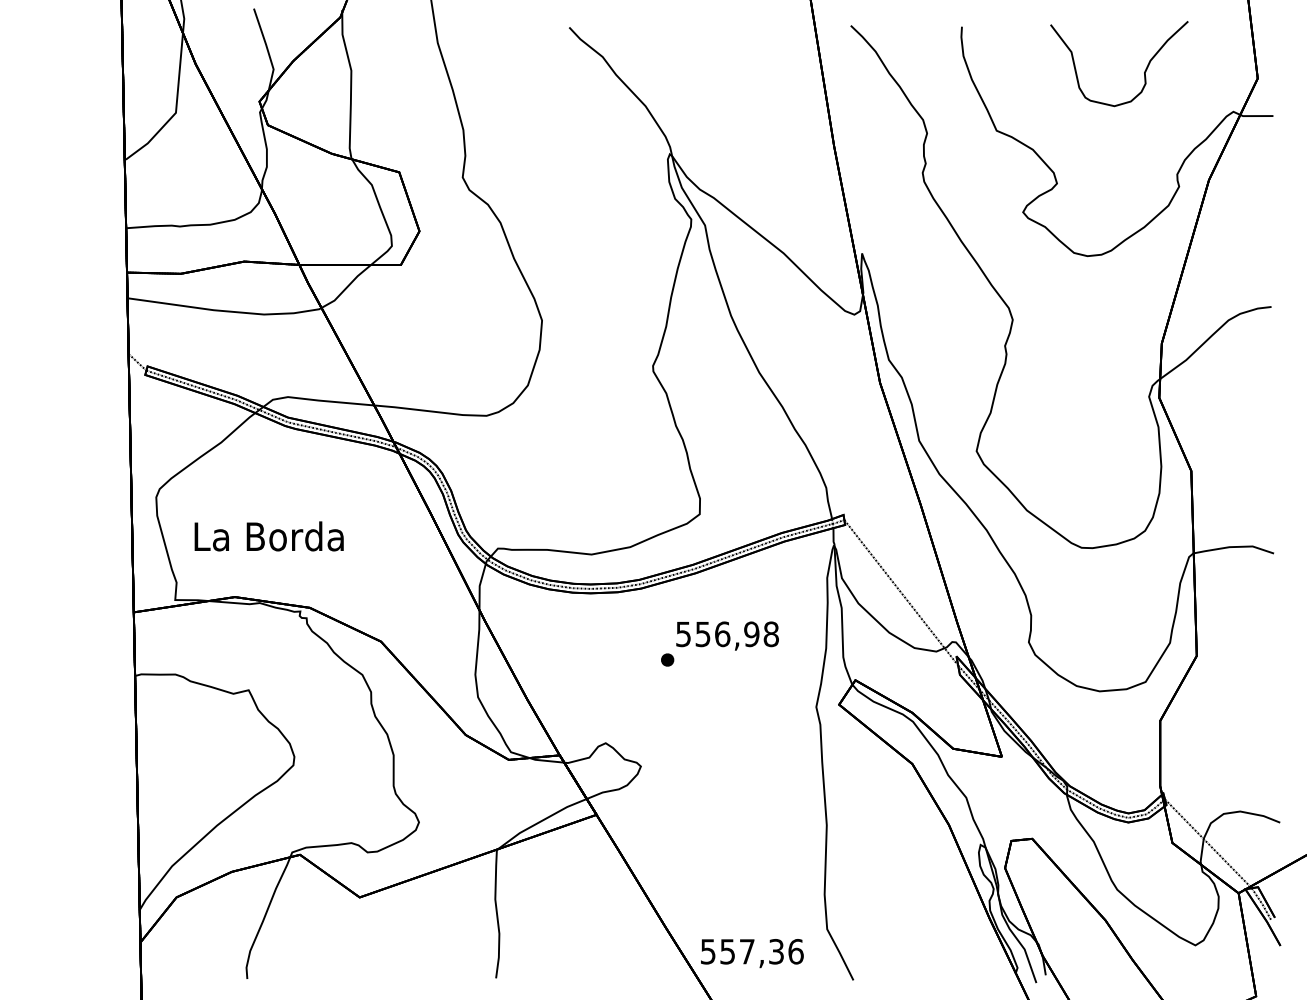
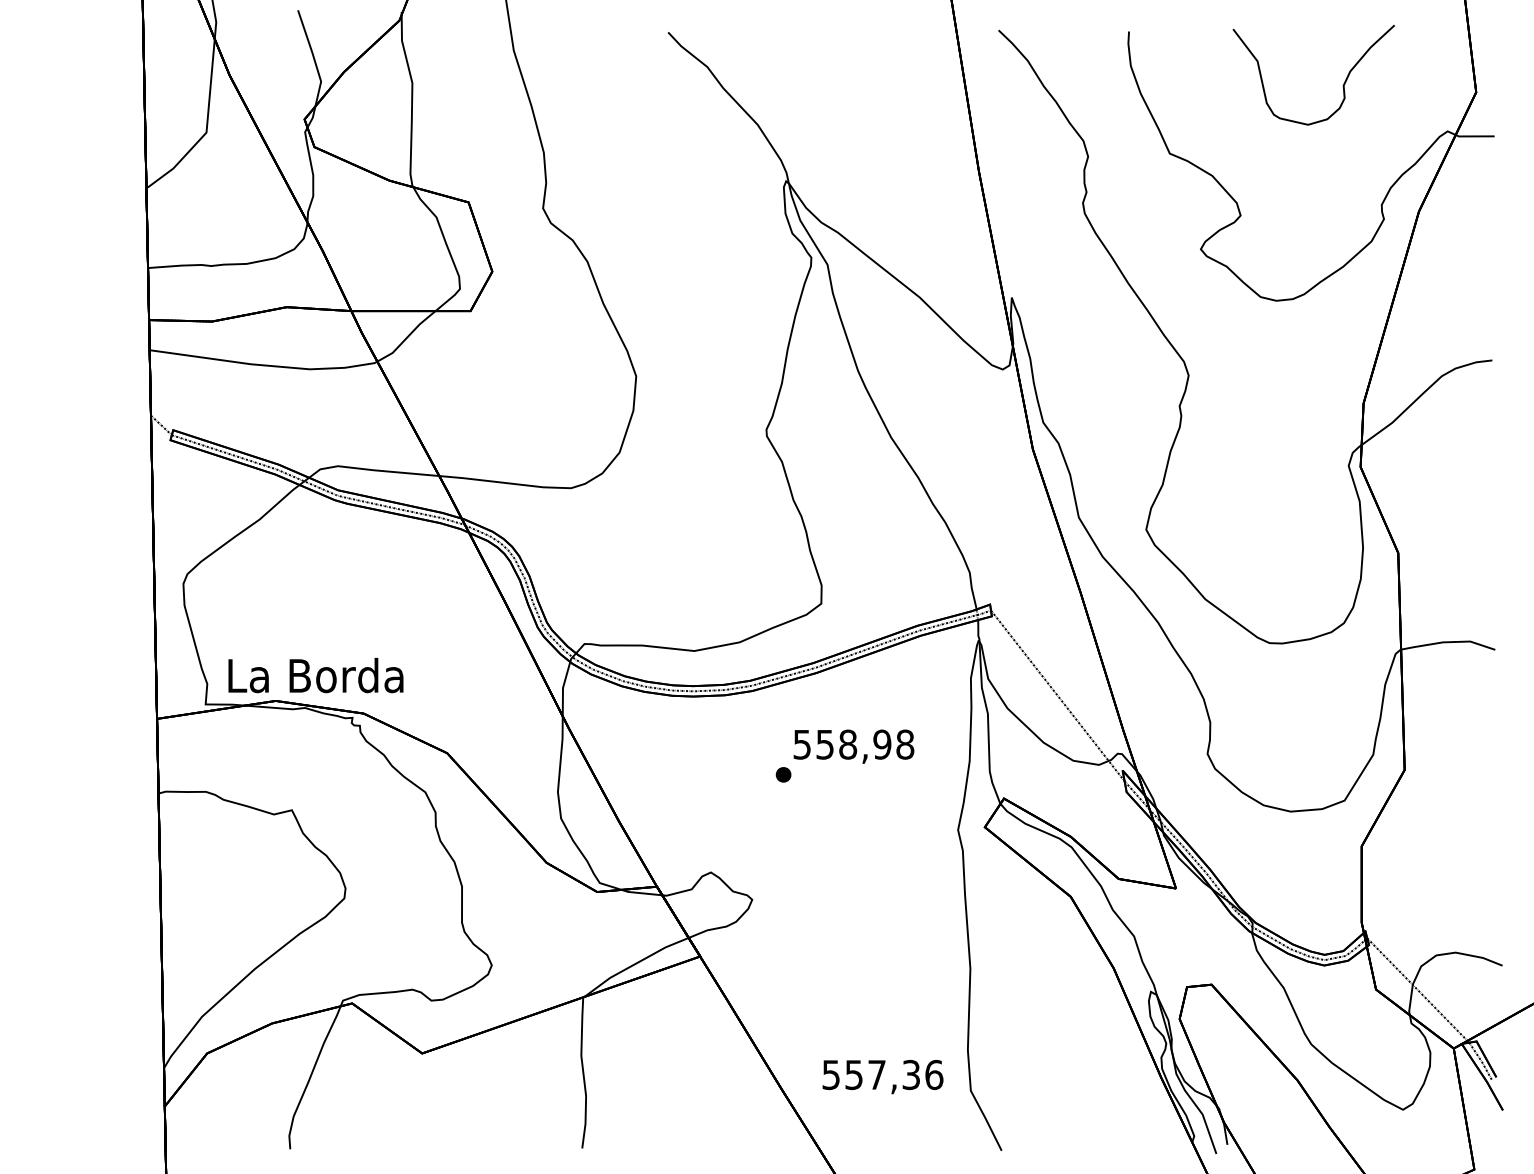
text: (268, 536) -> (315, 675), moved
text: (722, 634) -> (847, 744), 556,98 -> 558,98
text: (752, 953) -> (883, 1077), moved

